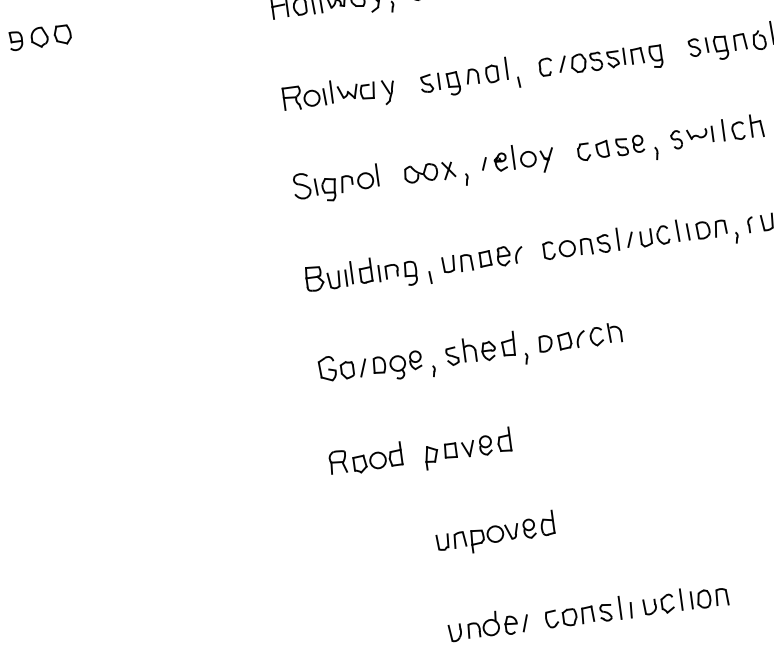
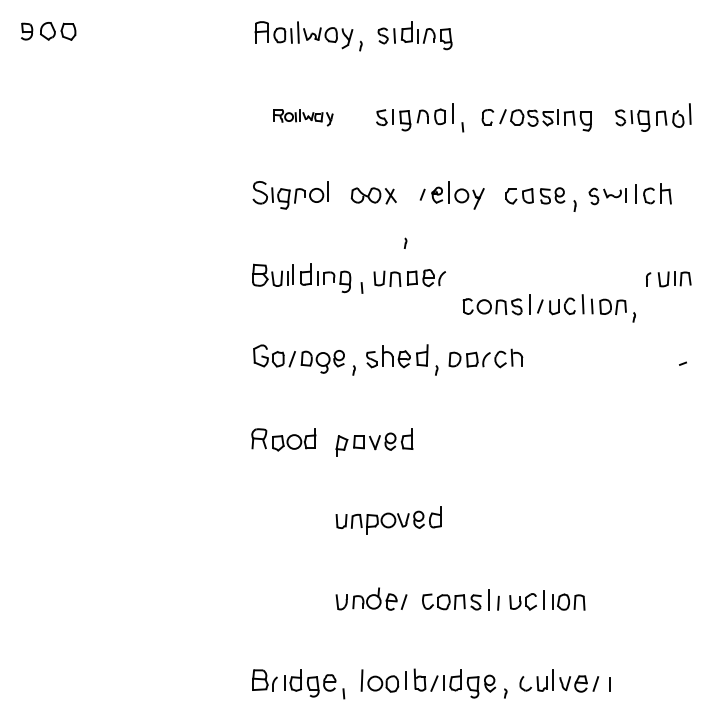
part: (339, 95) -> (303, 117), size x0.6
part: (466, 178) -> (405, 242), moved
part: (639, 240) -> (548, 308), moved

